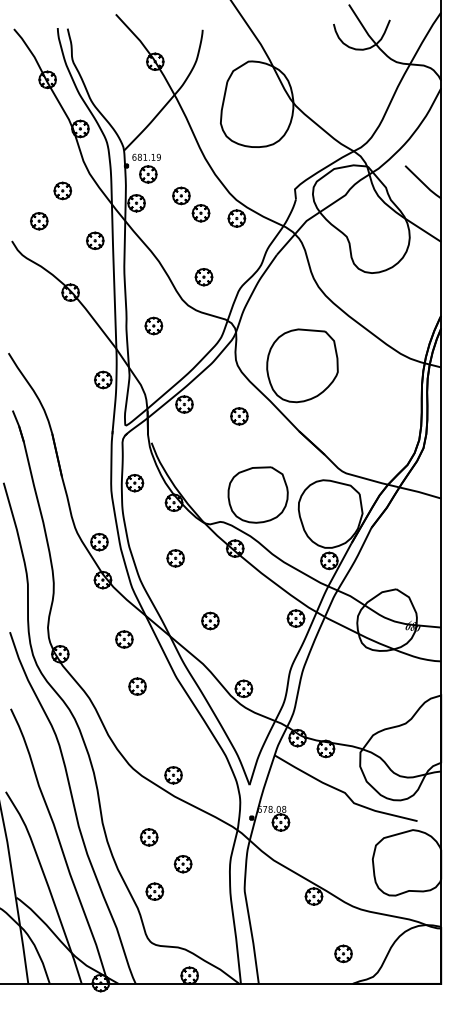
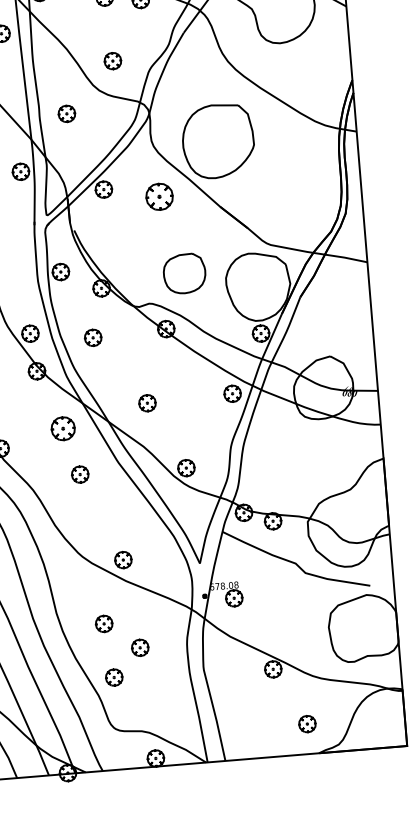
part: (239, 416) -> (159, 197), size x1.6
part: (257, 494) -> (184, 273), size x0.7
part: (175, 558) -> (93, 337), moved
part: (124, 639) -> (63, 428), size x1.4

